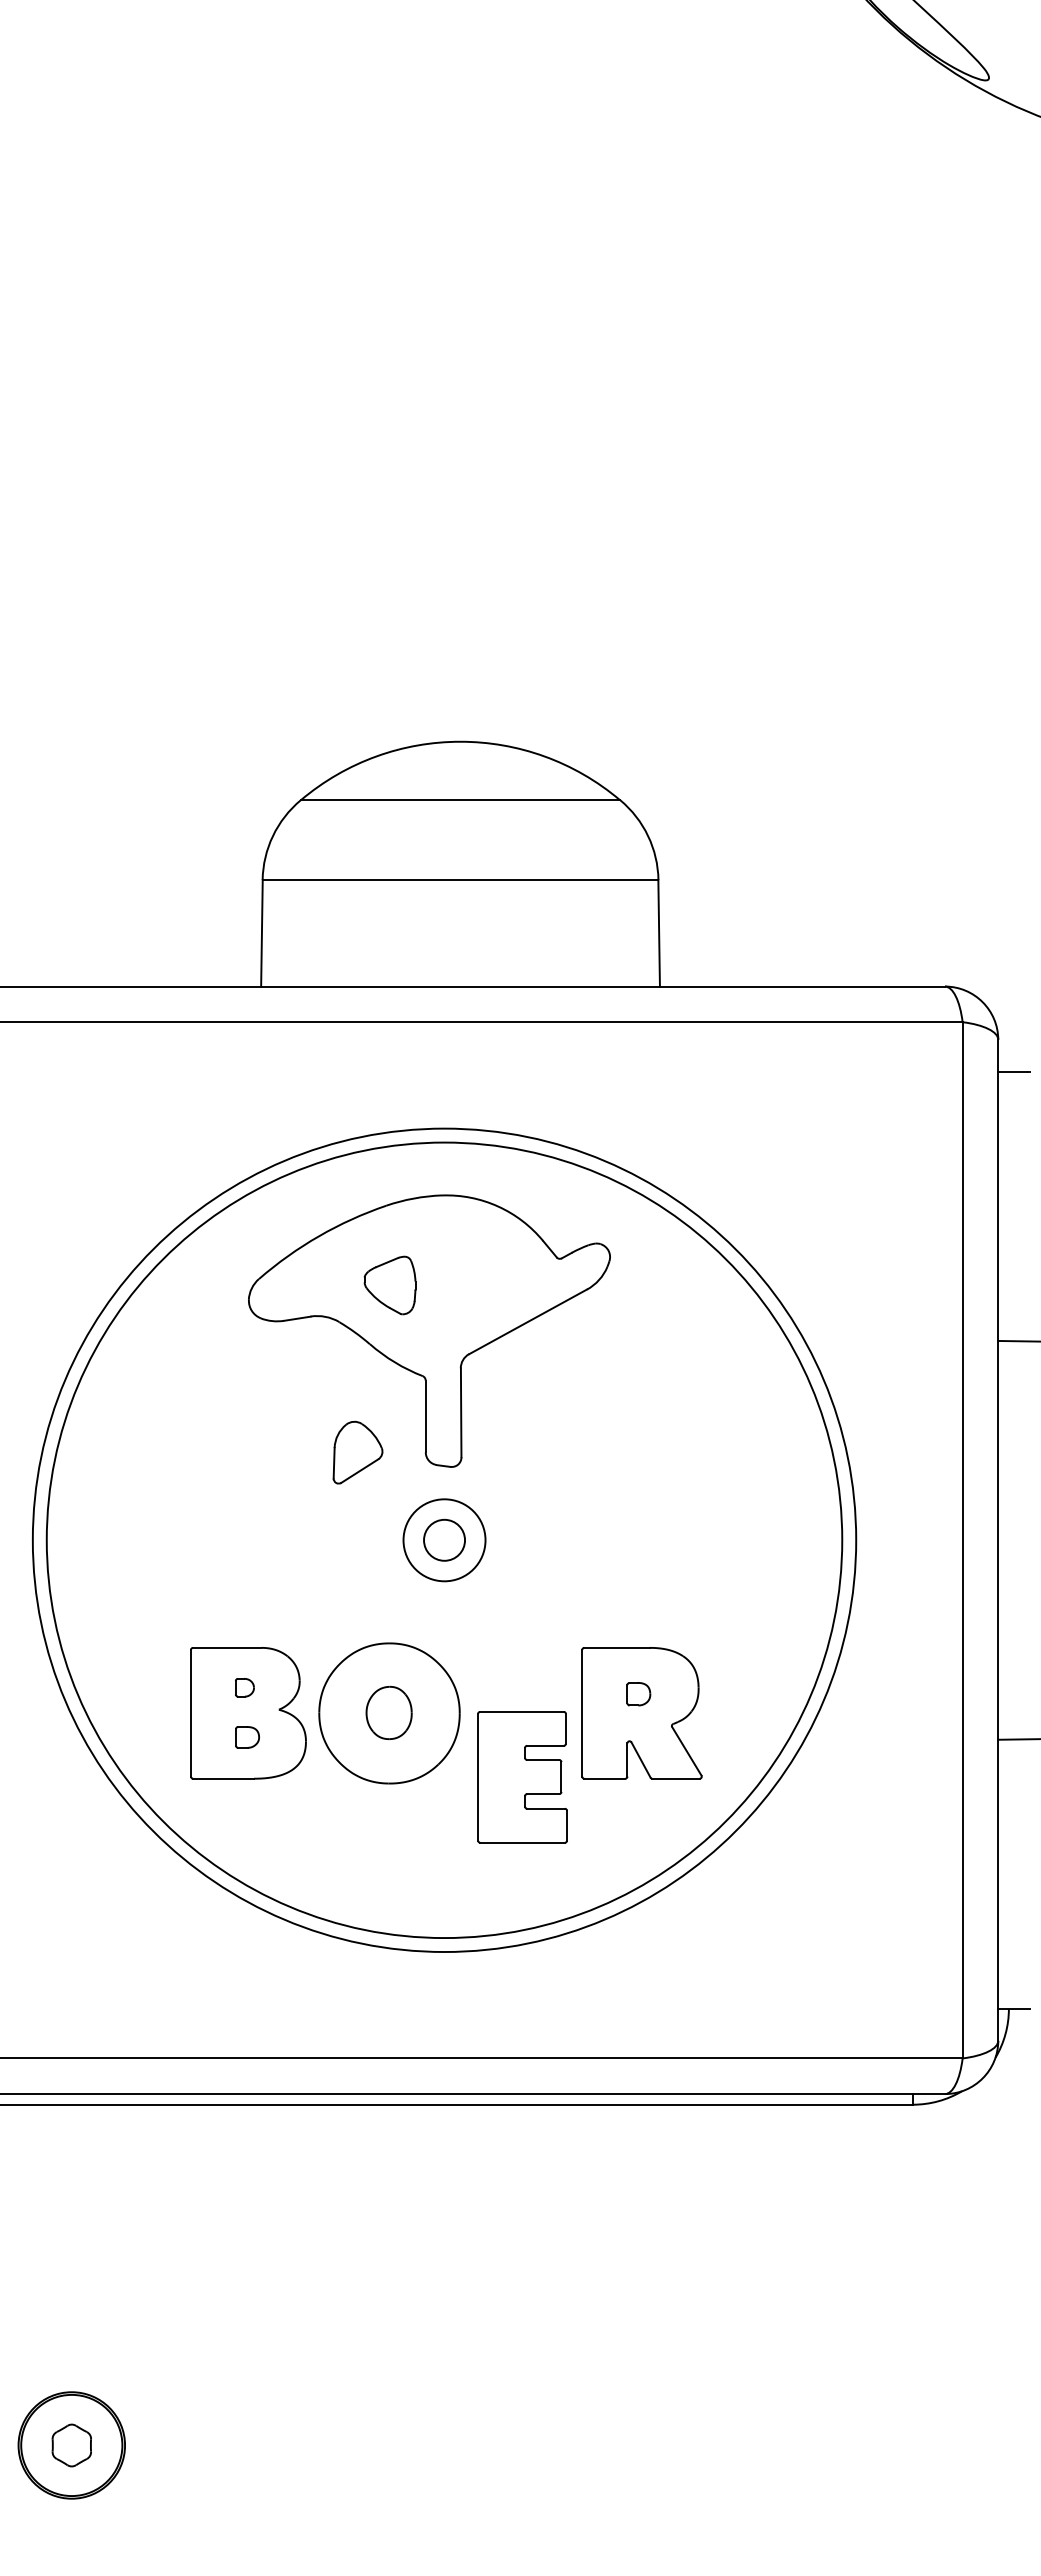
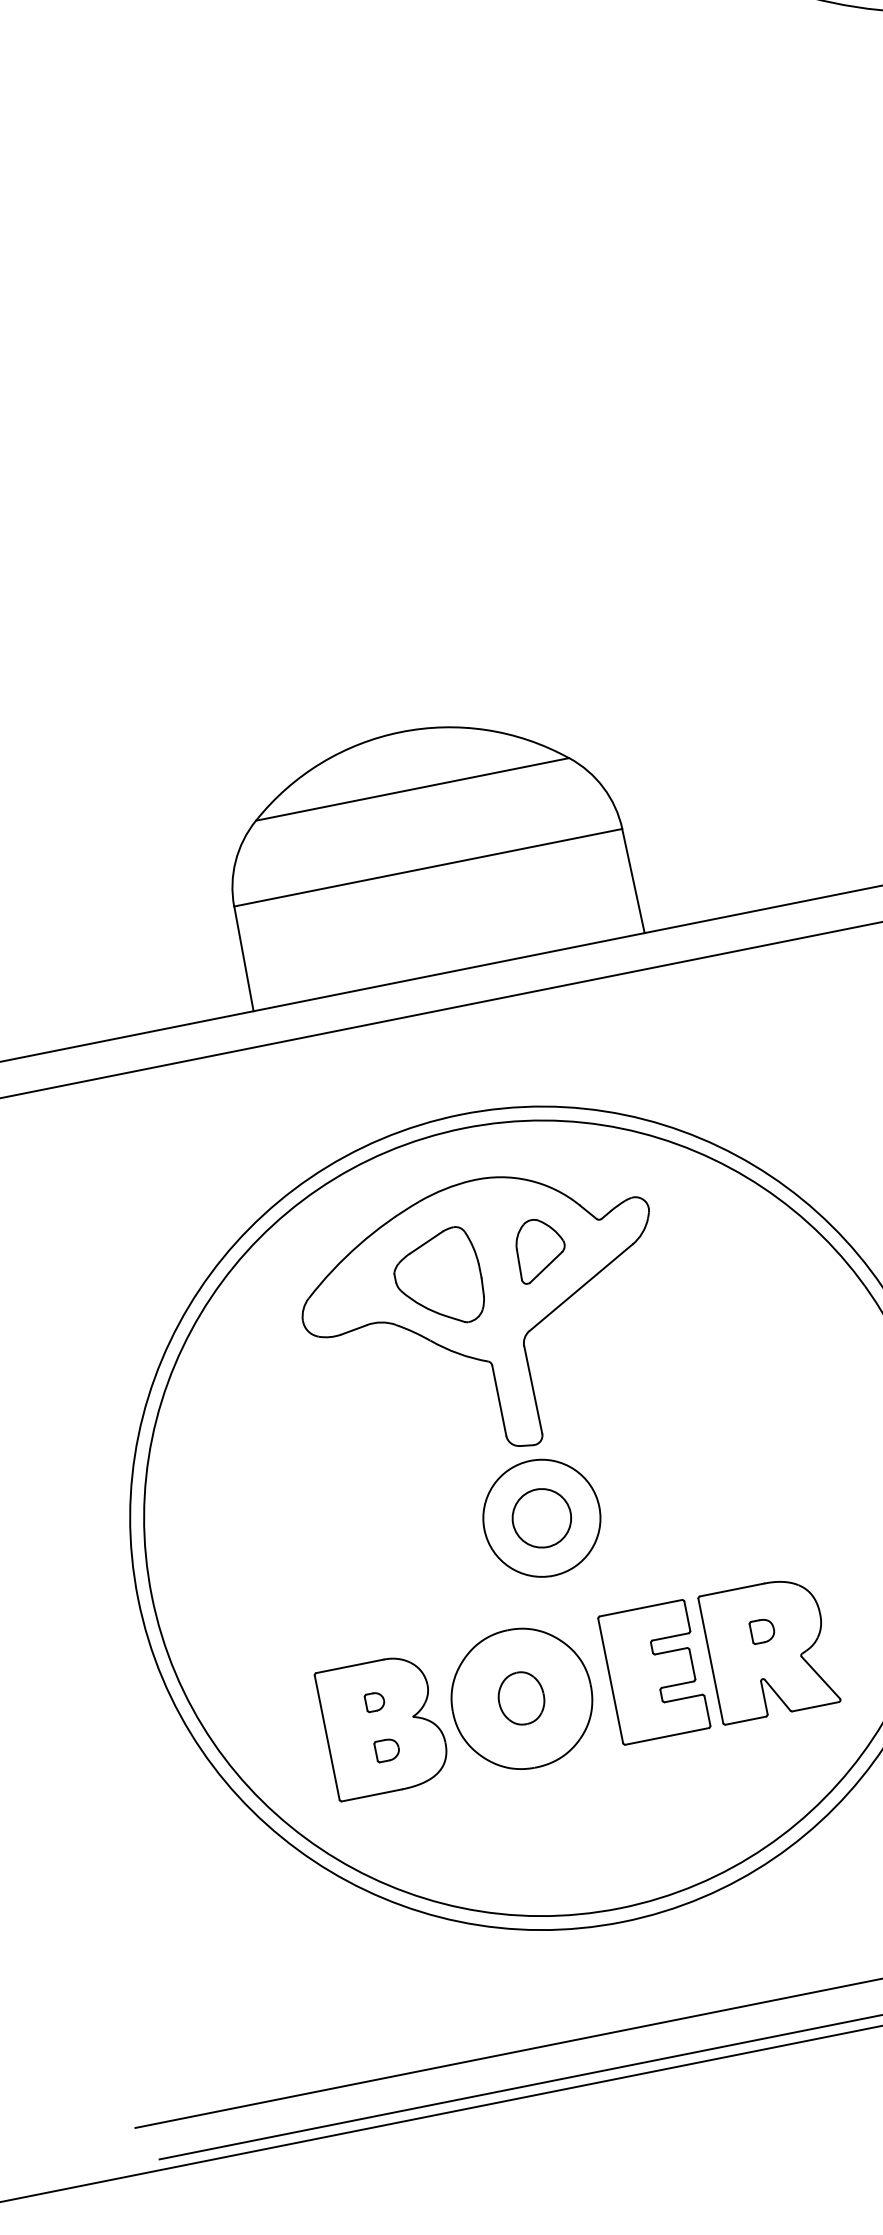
part: (389, 1285) -> (438, 1279), size x1.67
part: (357, 1452) -> (540, 1249), moved
circle: (444, 1539) -> (541, 1517), size x1.43
circle: (444, 1540) -> (541, 1518), size x1.43
part: (522, 1777) -> (654, 1672), moved

